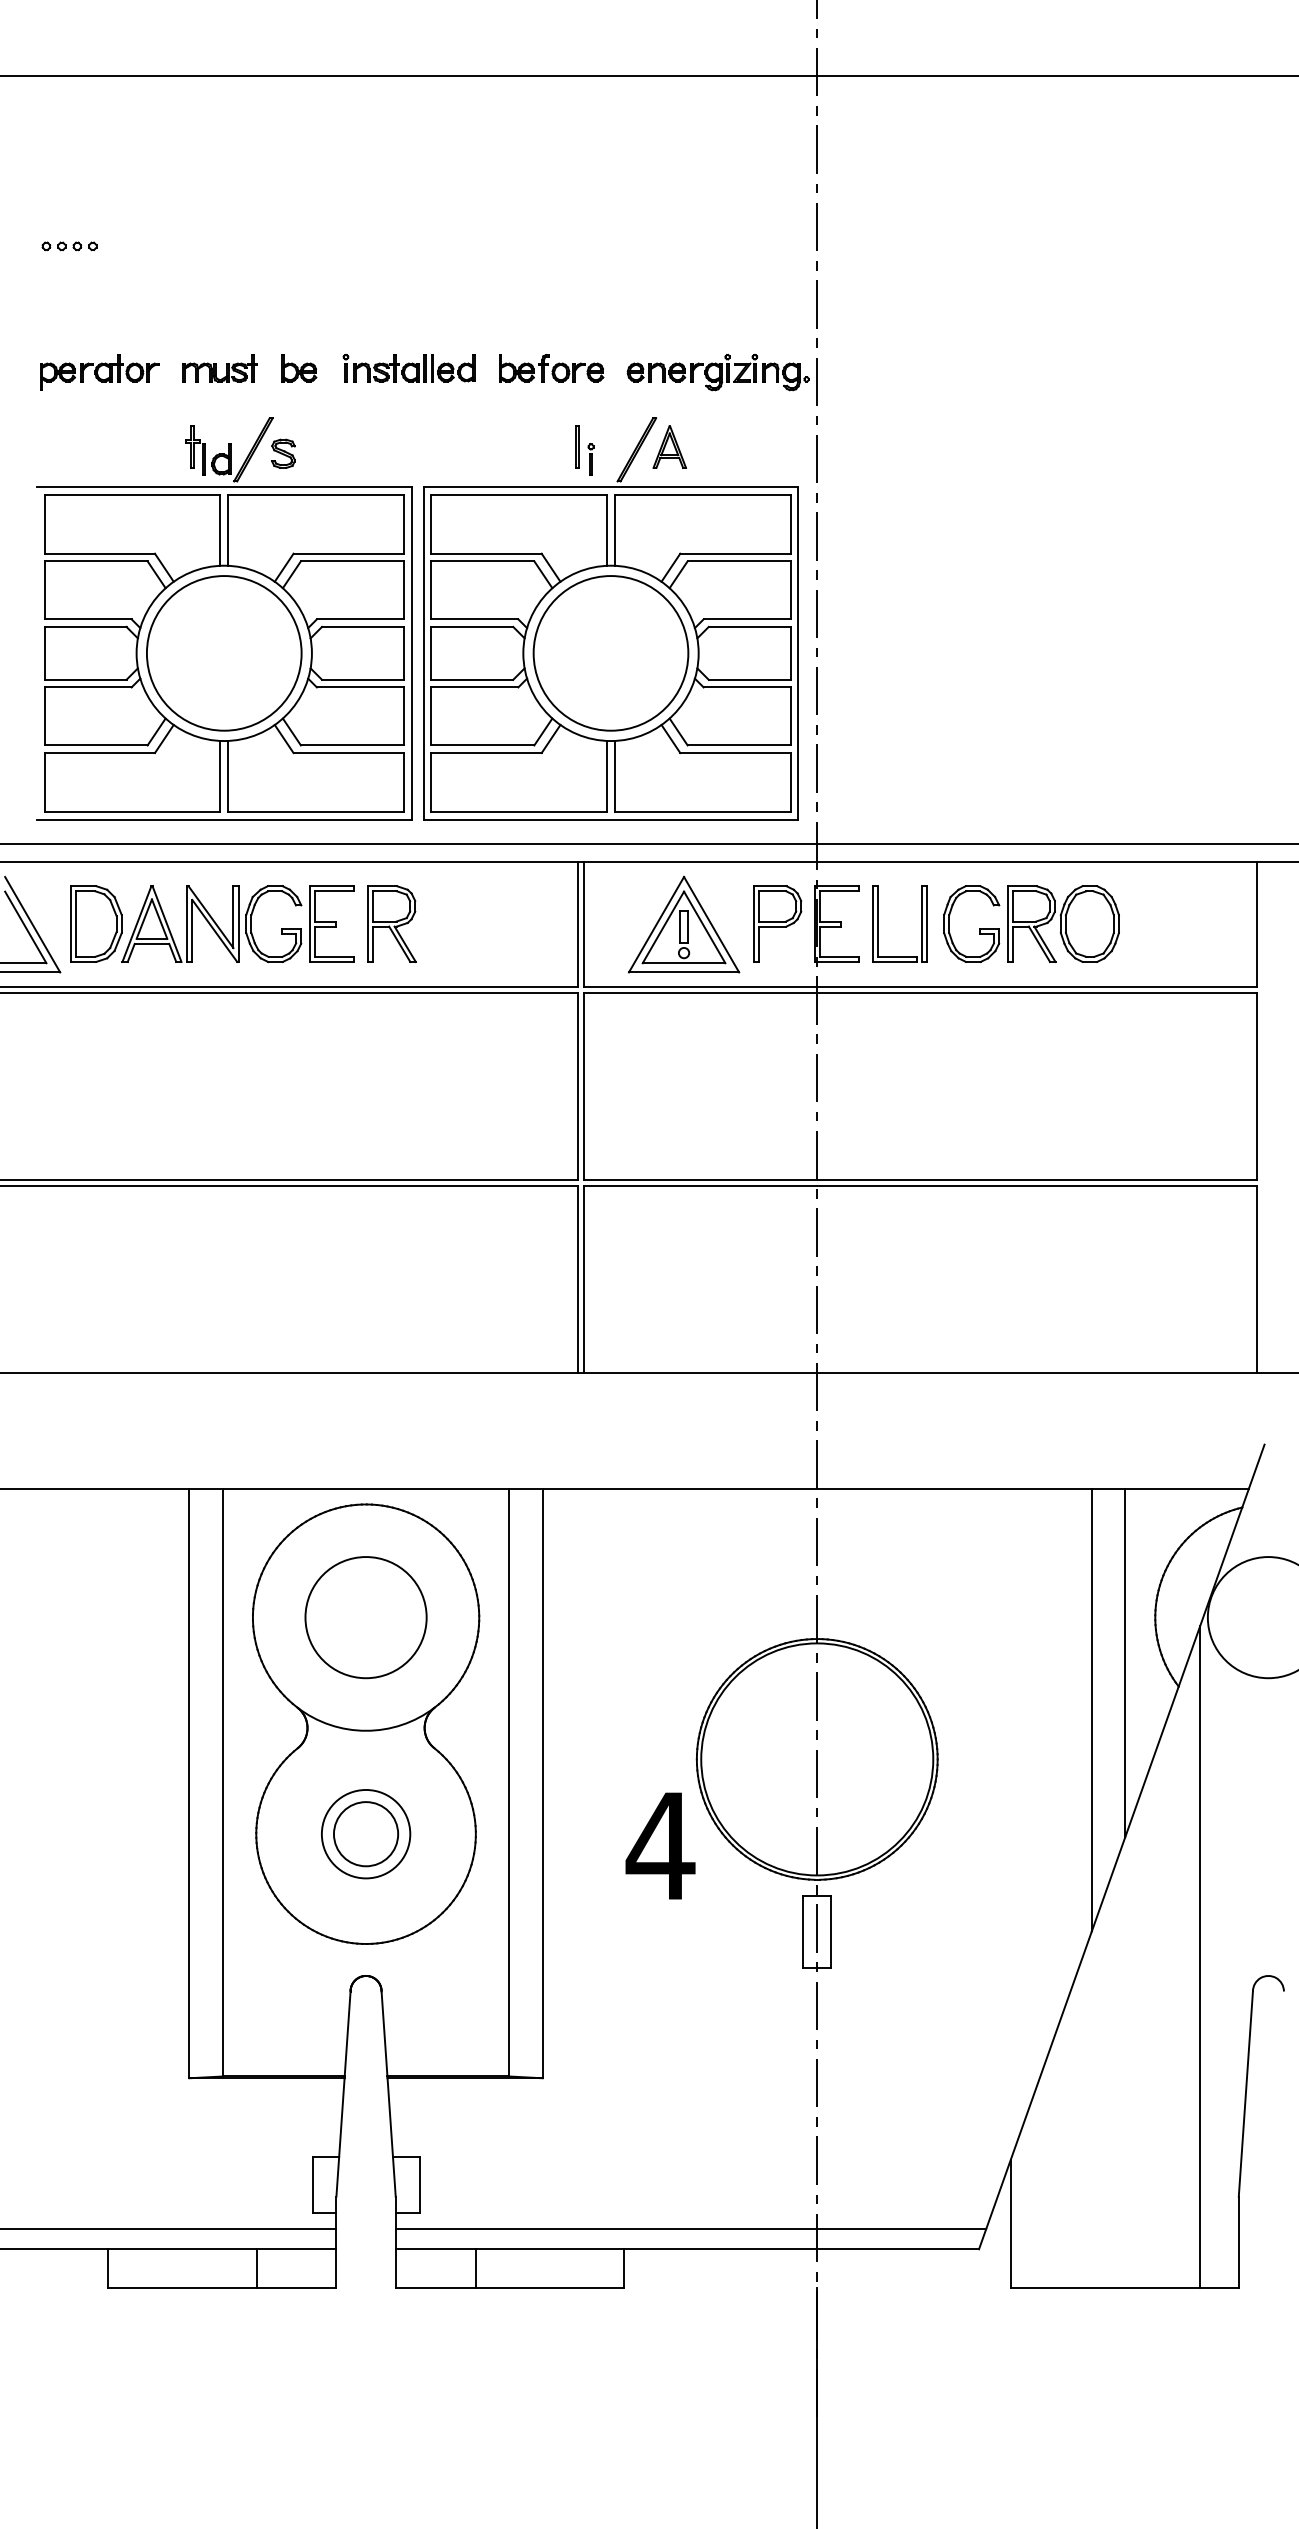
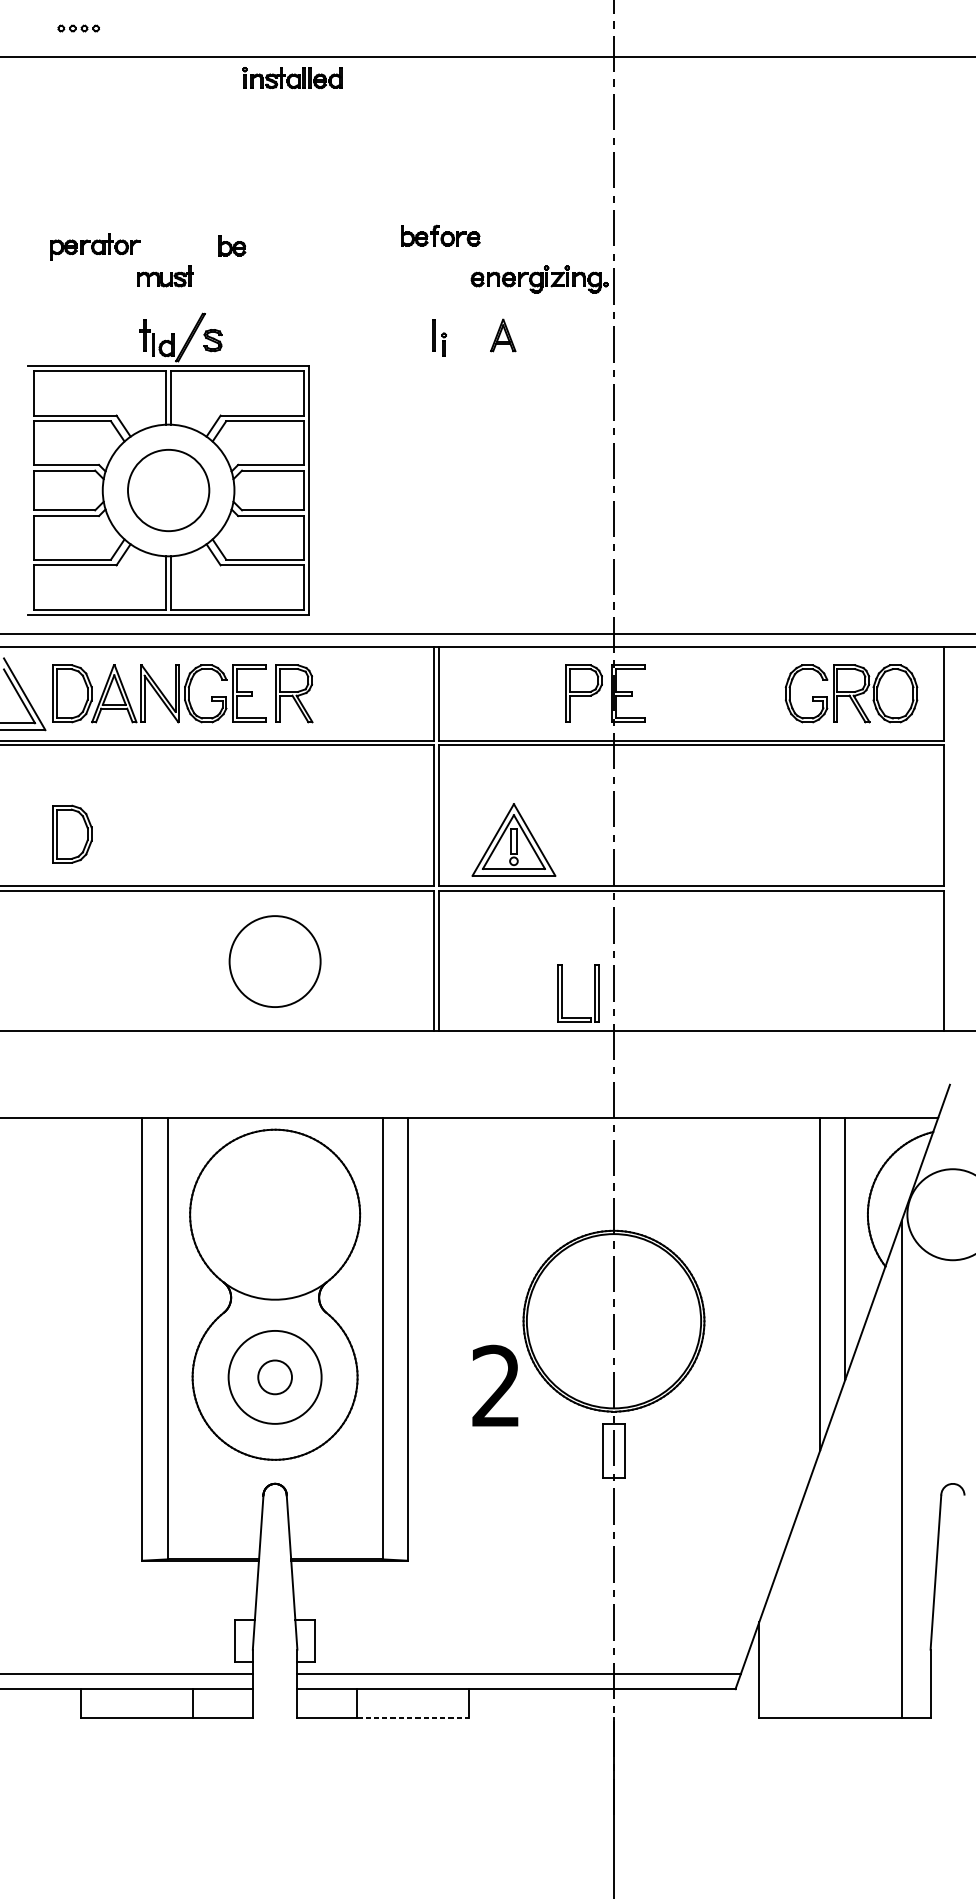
part: (69, 246) -> (78, 28), moved
part: (299, 368) -> (232, 245), moved
part: (408, 368) -> (291, 78), moved
part: (551, 368) -> (440, 235), moved
part: (99, 372) -> (95, 247), moved
part: (610, 618) -> (458, 464), removed
circle: (224, 653) -> (168, 490), size x0.7
part: (878, 923) -> (562, 993), moved
part: (1031, 923) -> (851, 693), moved
part: (683, 924) -> (513, 839), moved
part: (96, 1110) -> (72, 833), added
circle: (365, 1617) -> (274, 961), moved
circle: (365, 1833) -> (274, 1376), size x1.4
circle: (365, 1834) -> (274, 1377), size x0.7
text: (660, 1844) -> (496, 1385), 4 -> 2
line: (550, 2287) -> (413, 1717), solid -> dashed

